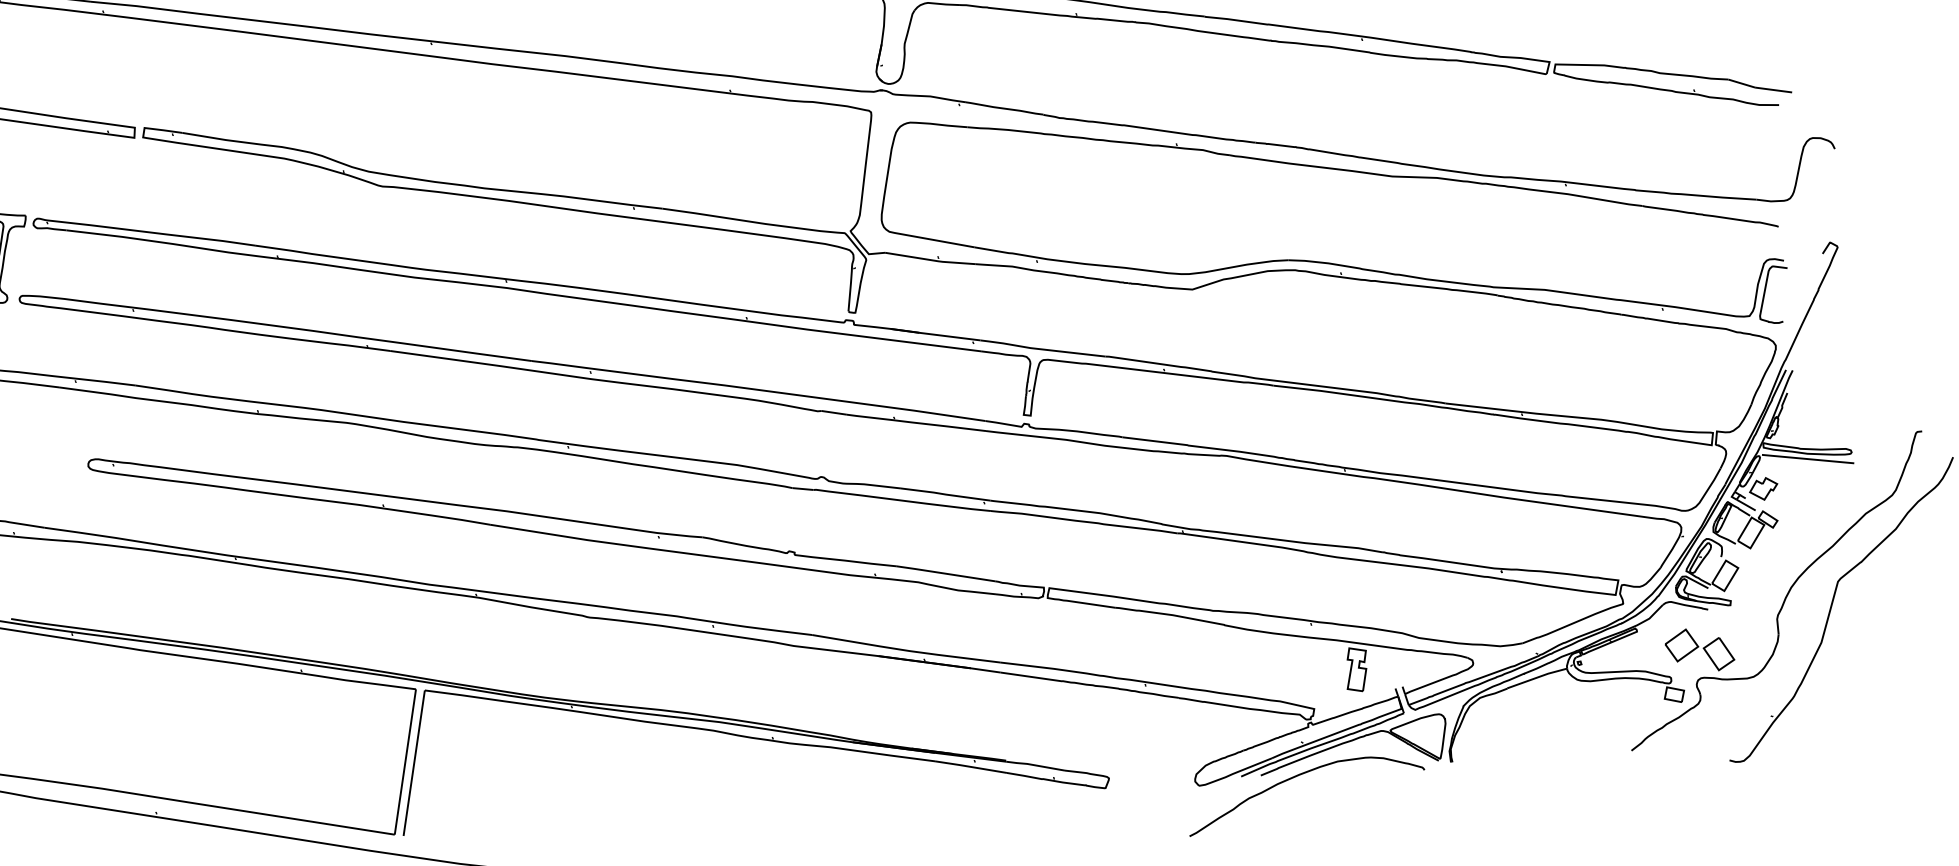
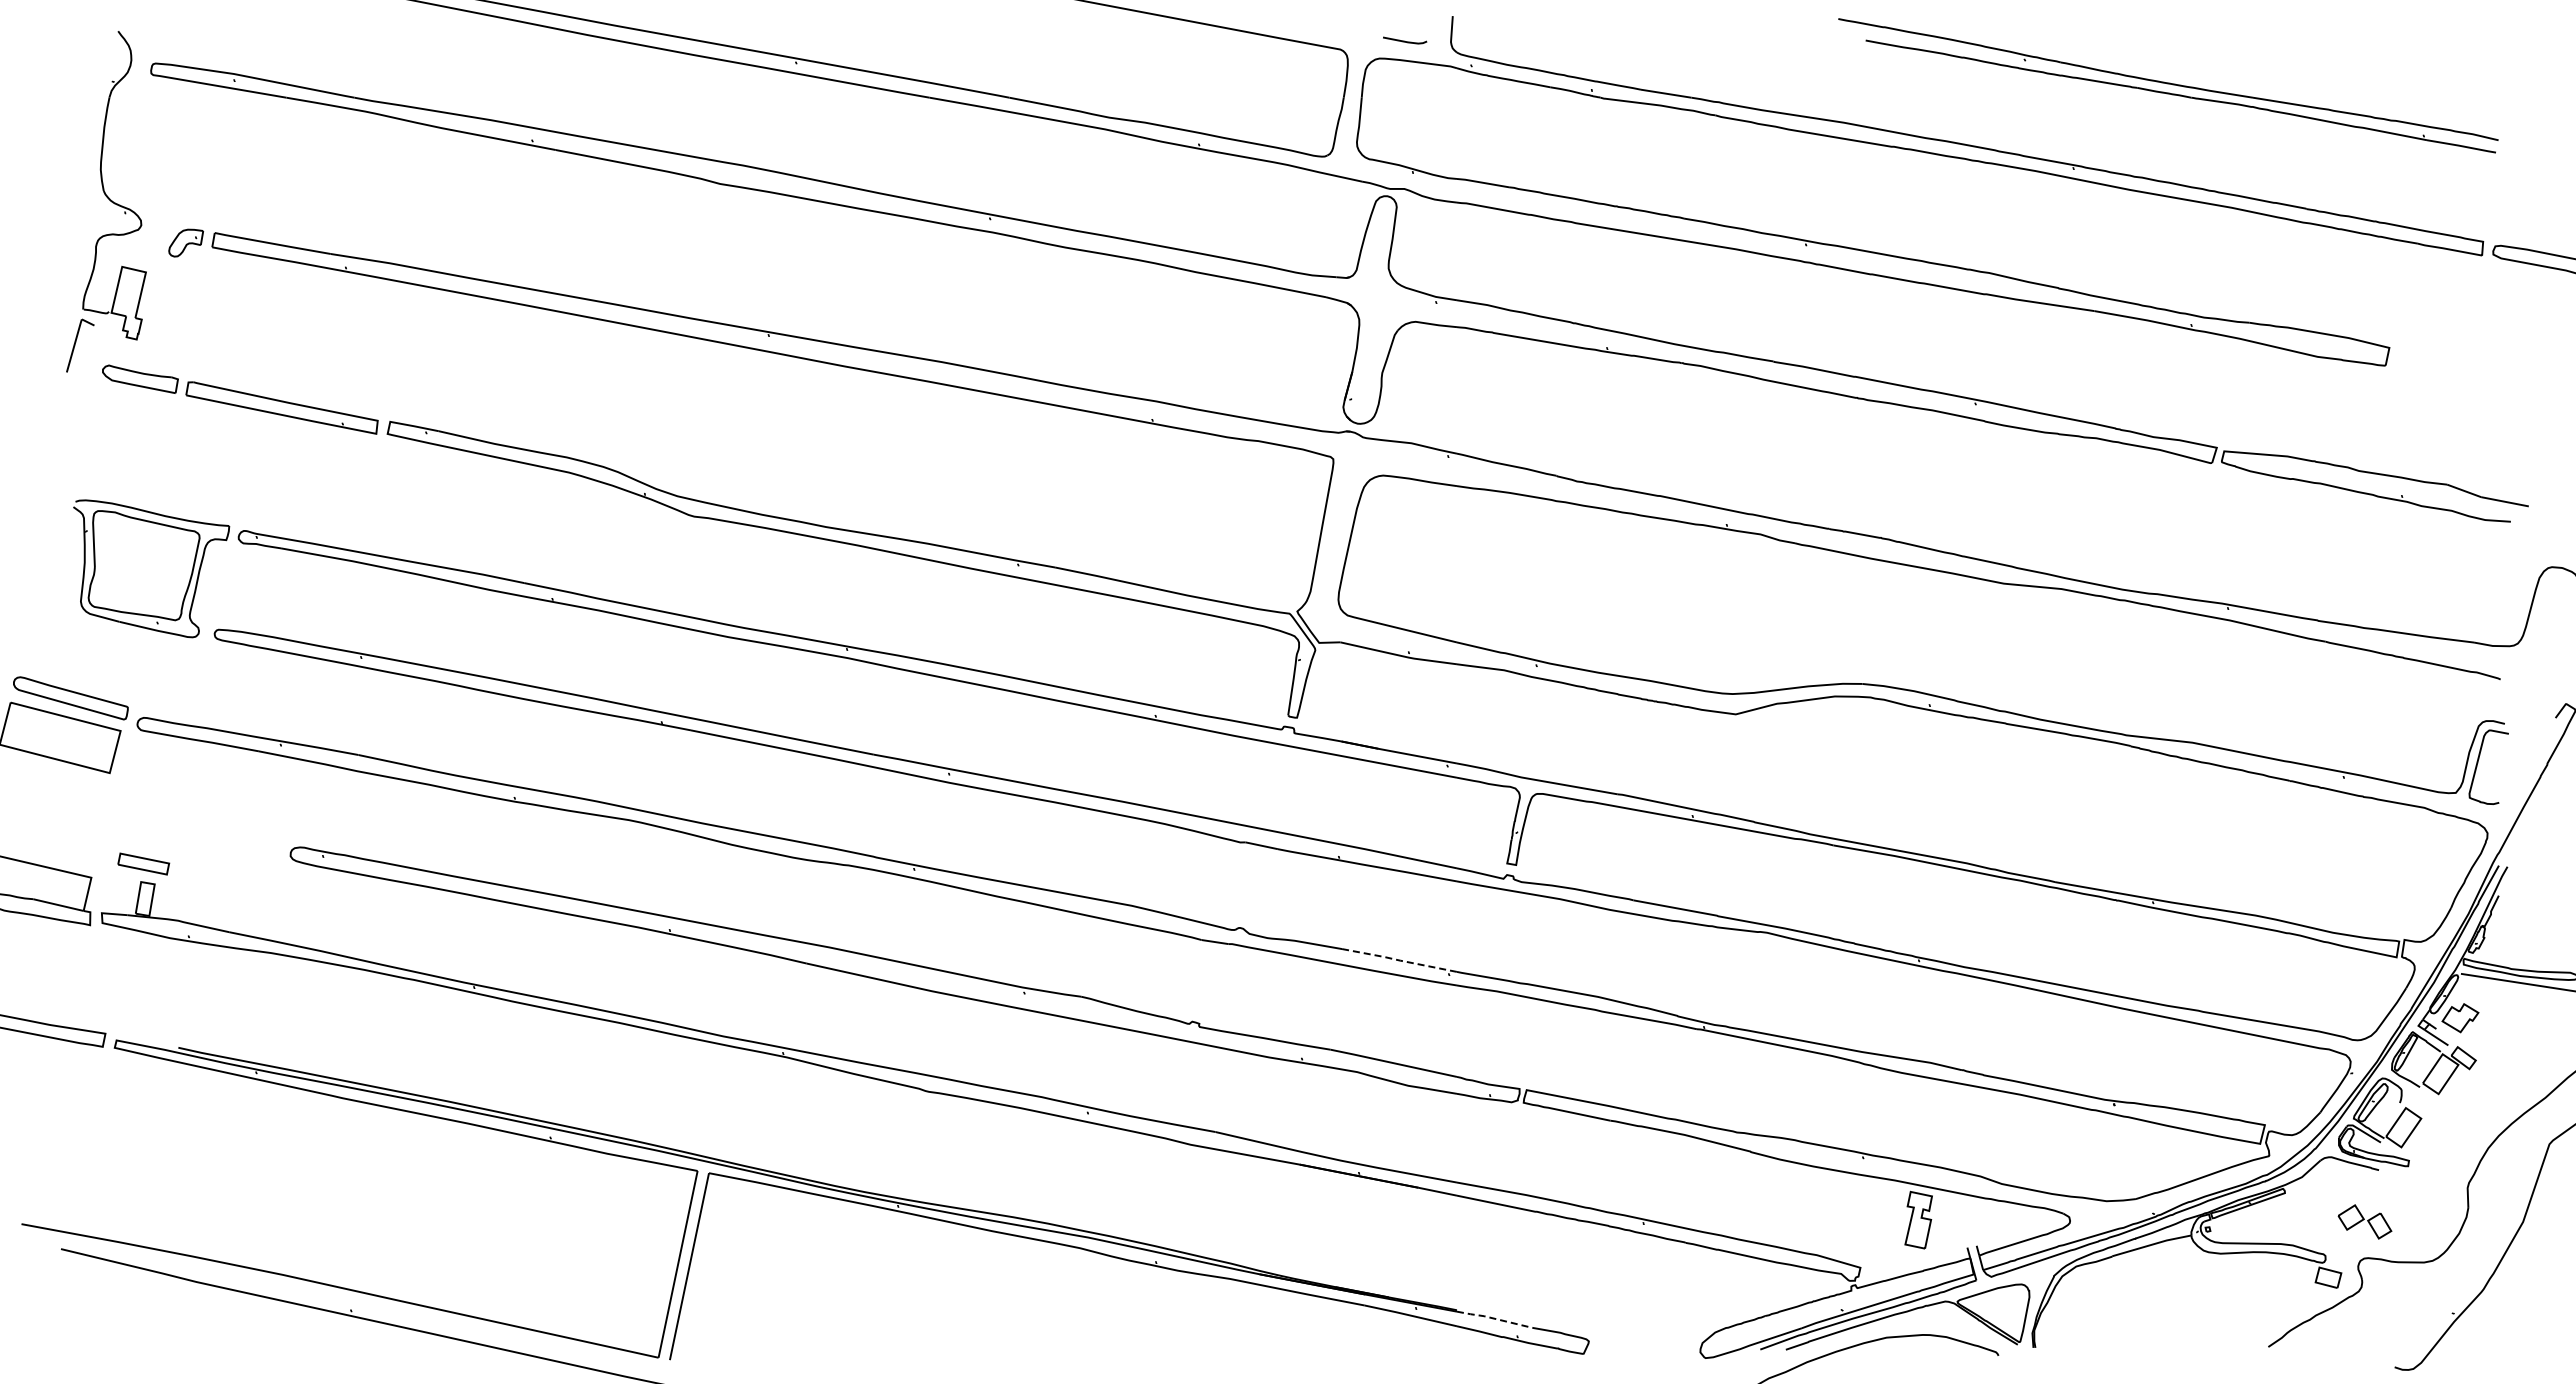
line: (945, 494) -> (1399, 960), solid -> dashed
part: (1699, 649) -> (2364, 1221), size x0.6
line: (1034, 765) -> (1493, 1318), solid -> dashed

